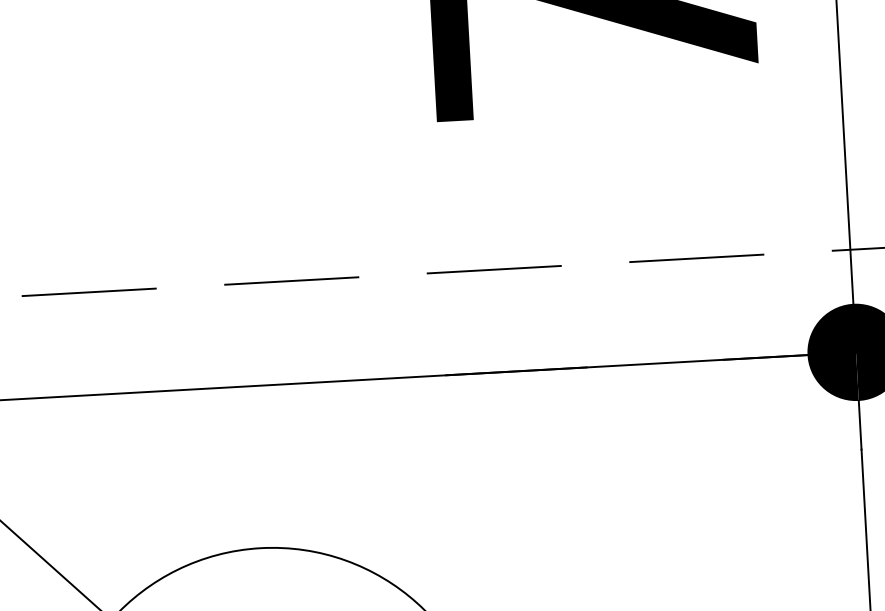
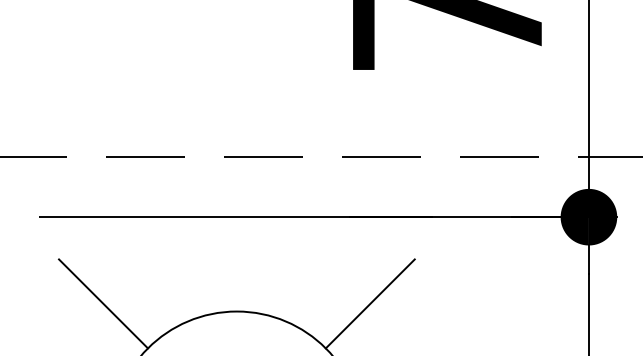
line: (487, 521) -> (369, 303), added

